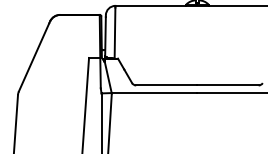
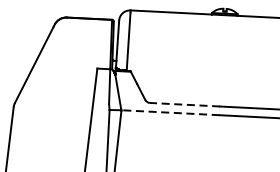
line: (166, 85) -> (184, 104), solid -> dashed
line: (154, 93) -> (170, 113), solid -> dashed

